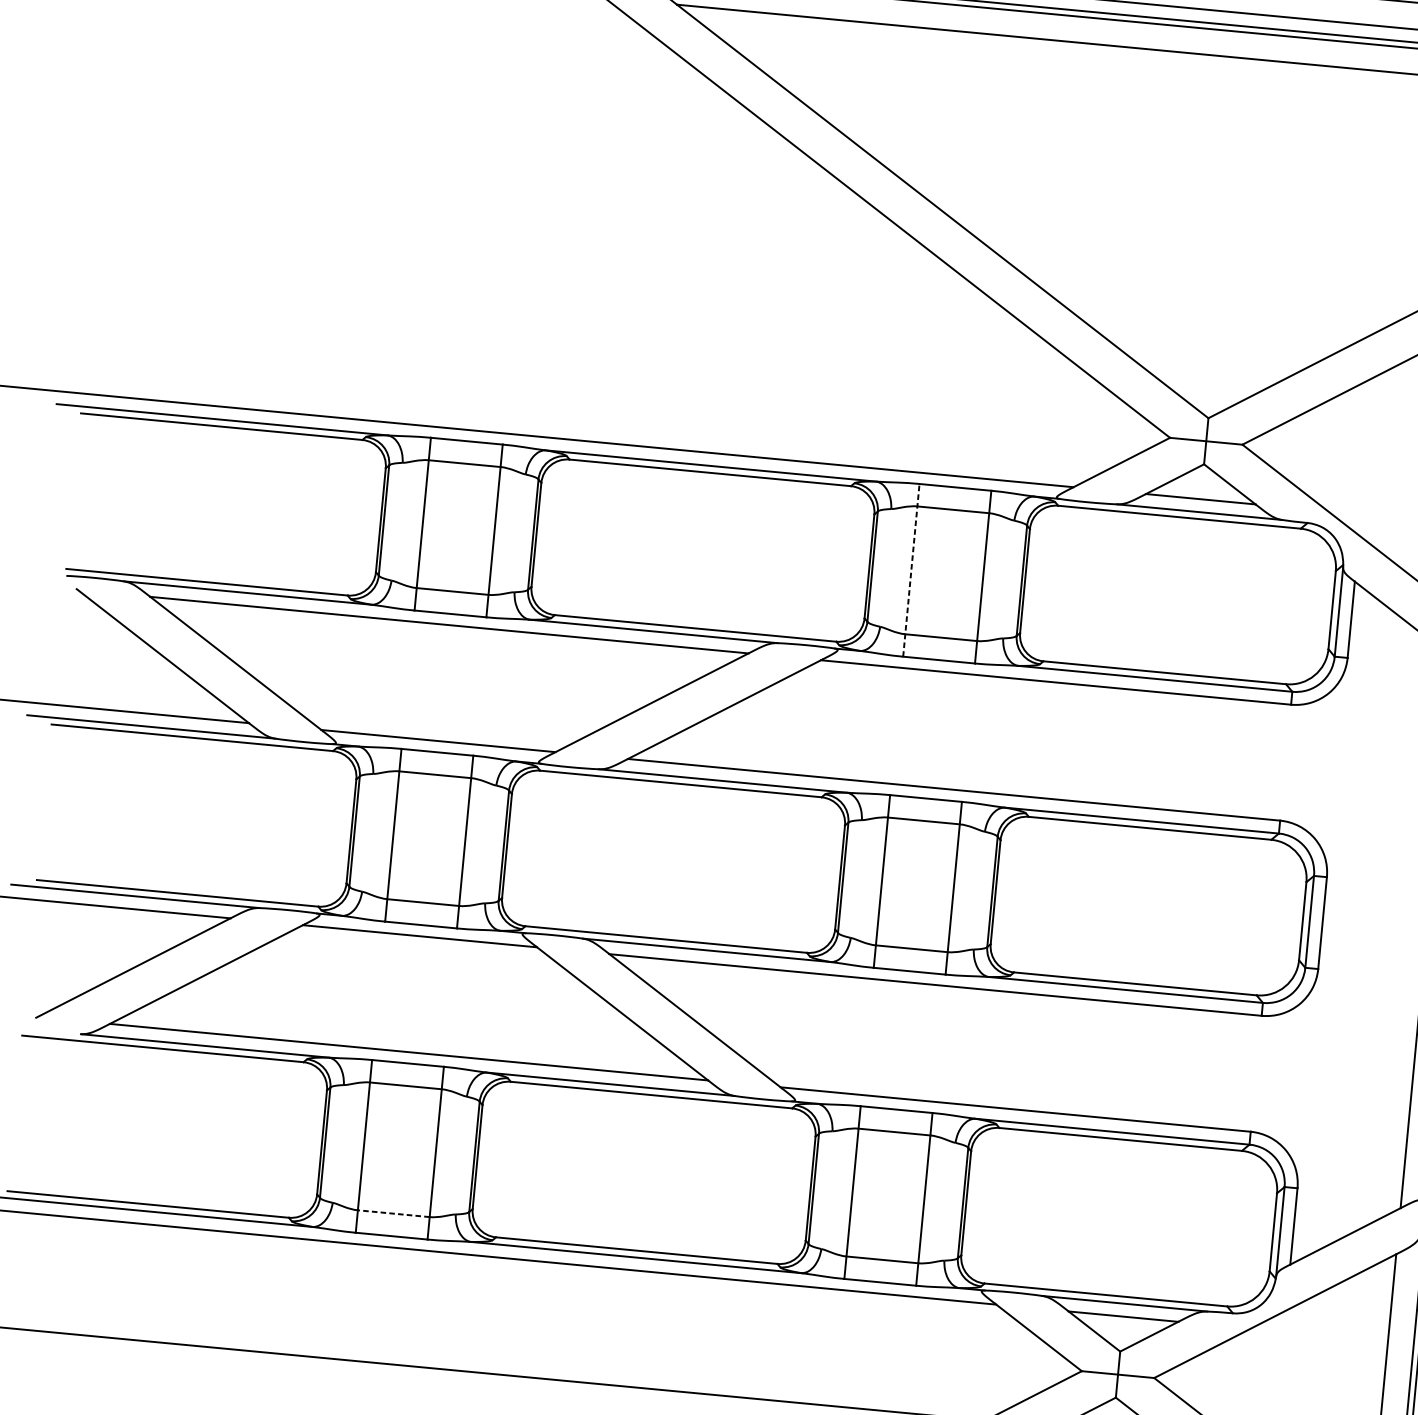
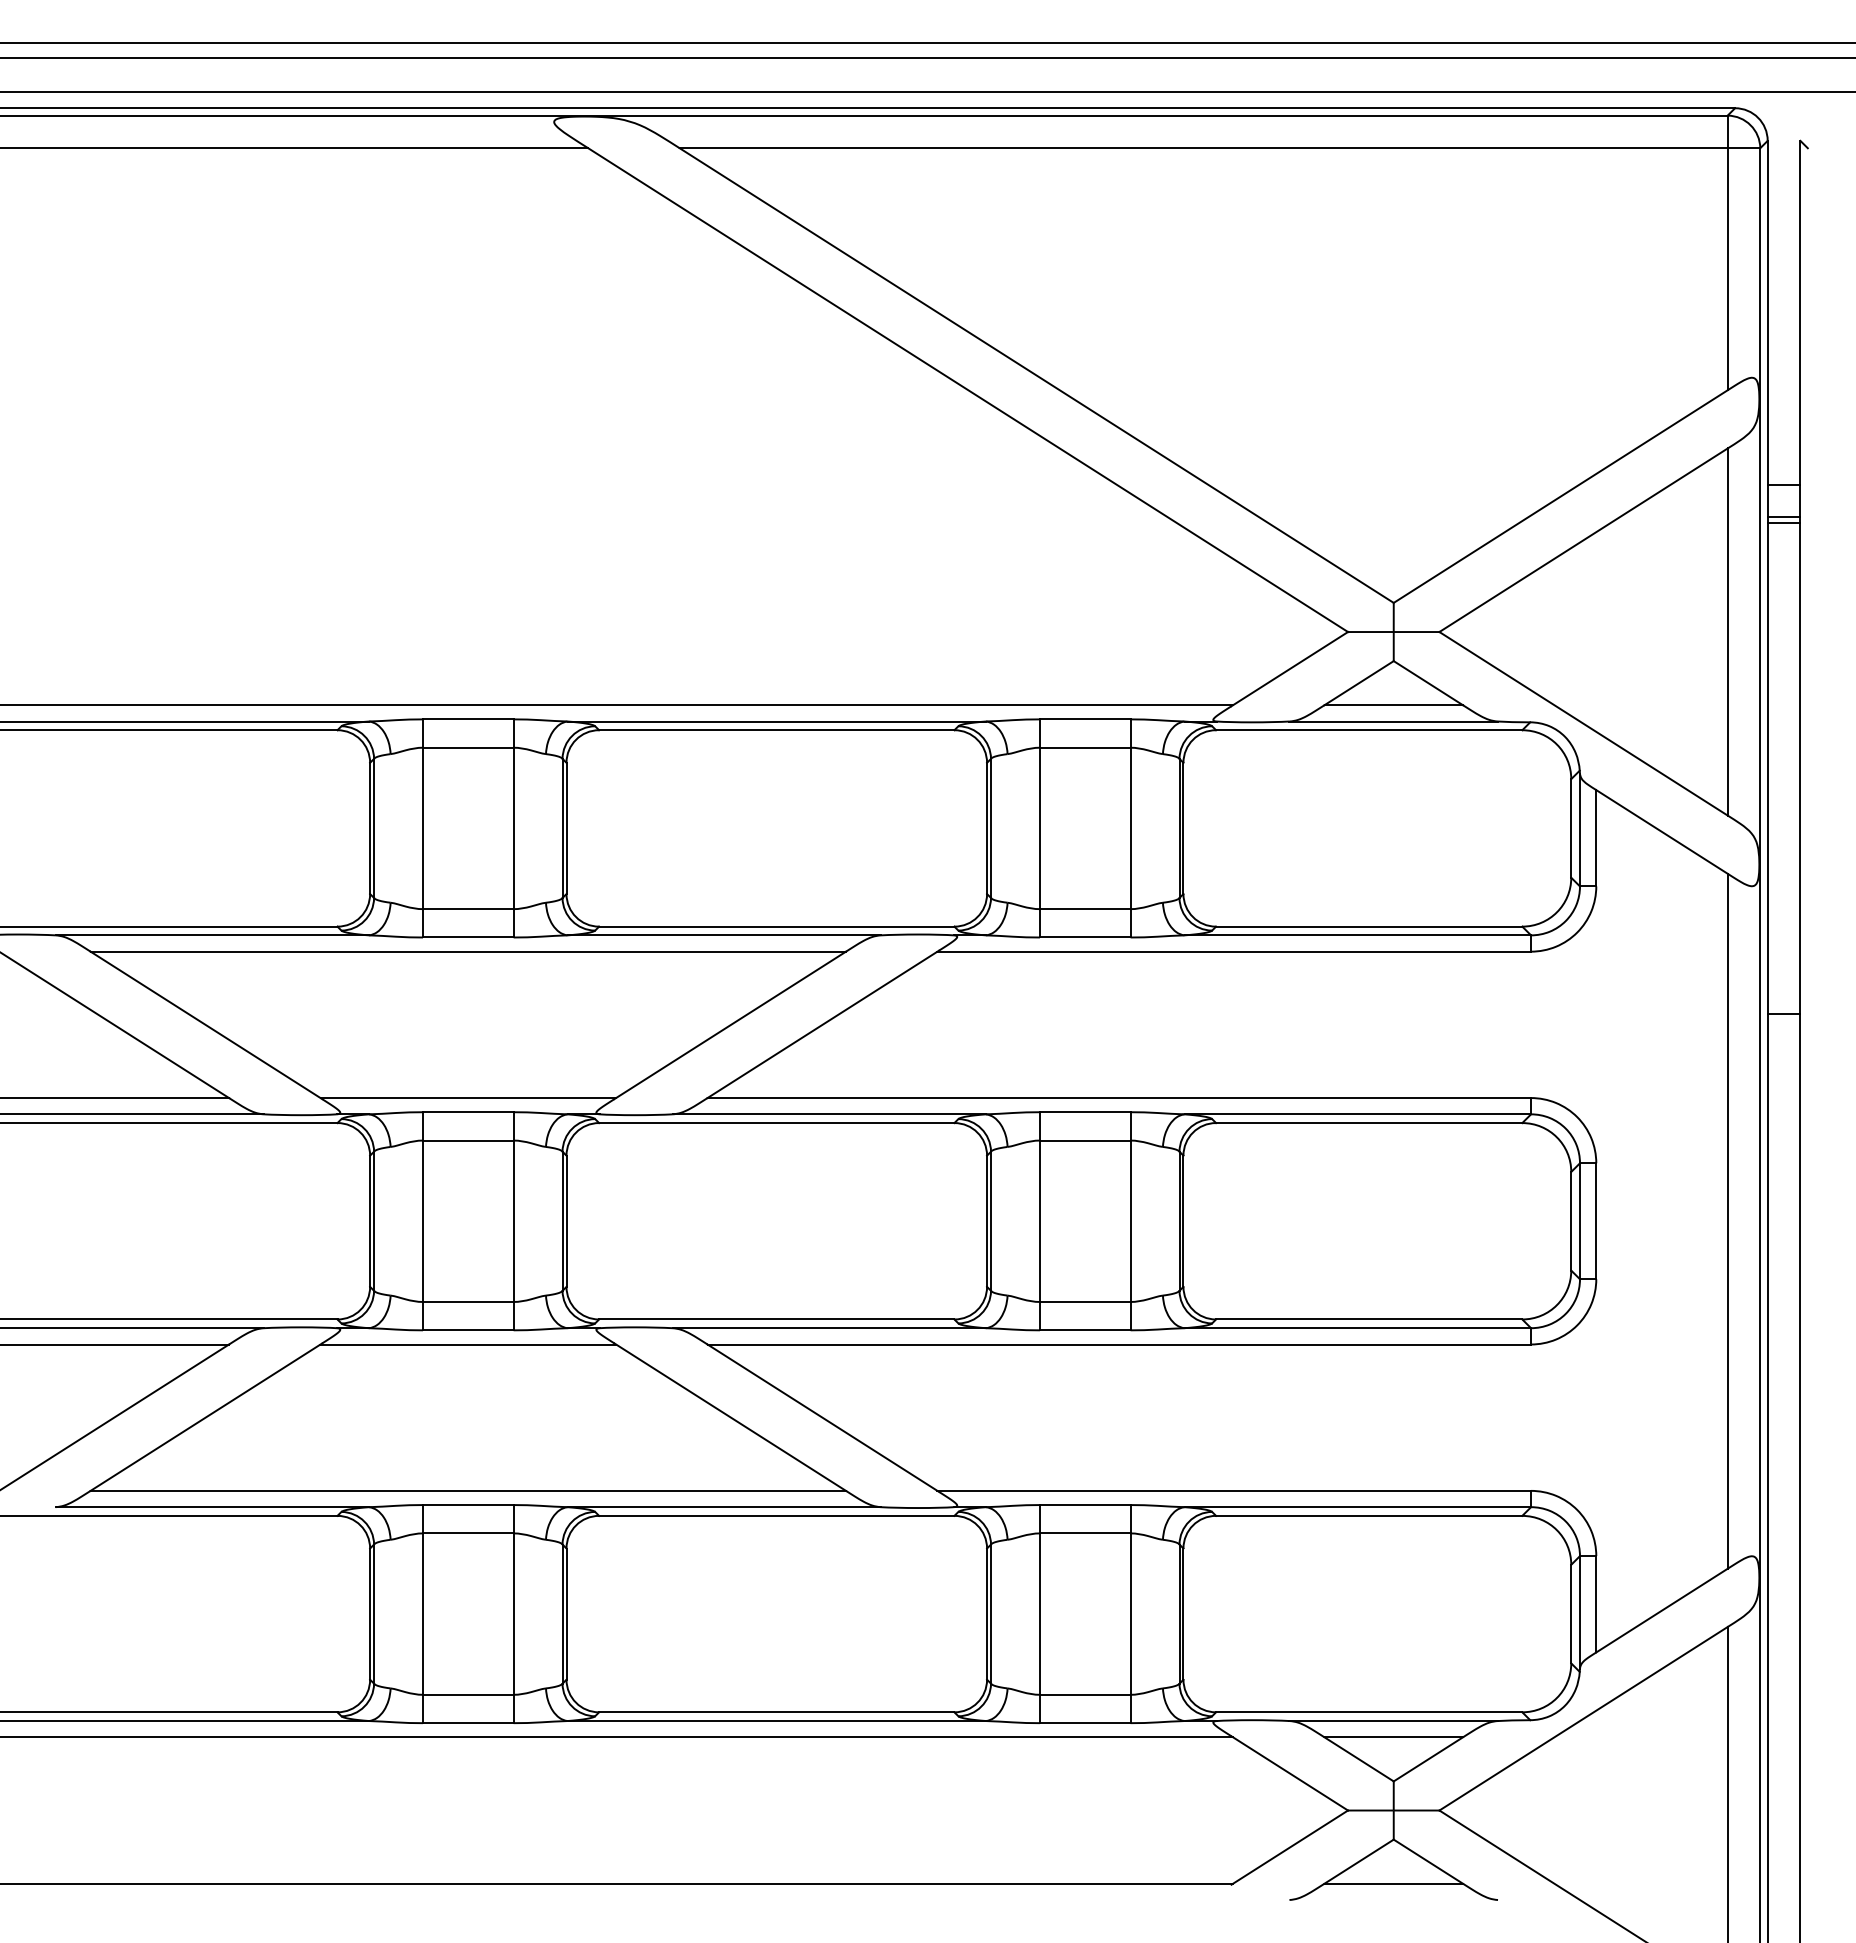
line: (911, 569) -> (1039, 827), dashed -> solid
line: (393, 1213) -> (467, 1694), dashed -> solid

